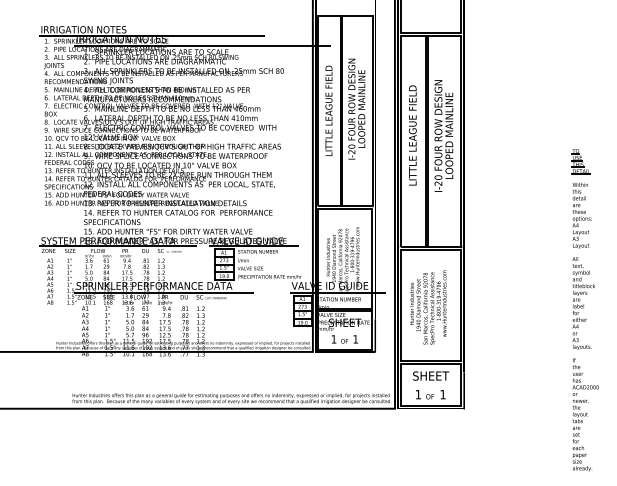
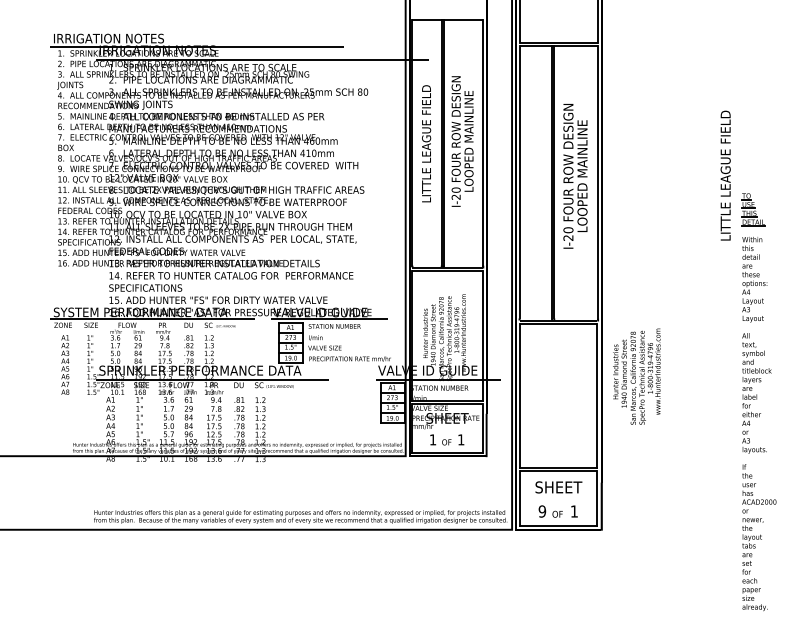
text: (412, 135) -> (725, 175), moved
text: (428, 307) -> (637, 376), moved
text: (418, 394) -> (542, 511), 1 -> 9

